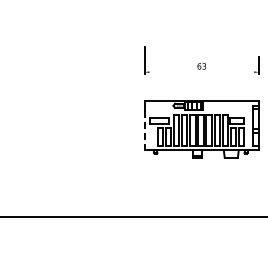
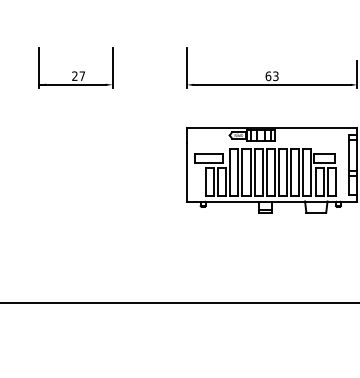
part: (70, 60) -> (75, 67), added
line: (201, 72) -> (271, 85), added
line: (144, 131) -> (186, 173), dashed -> solid

